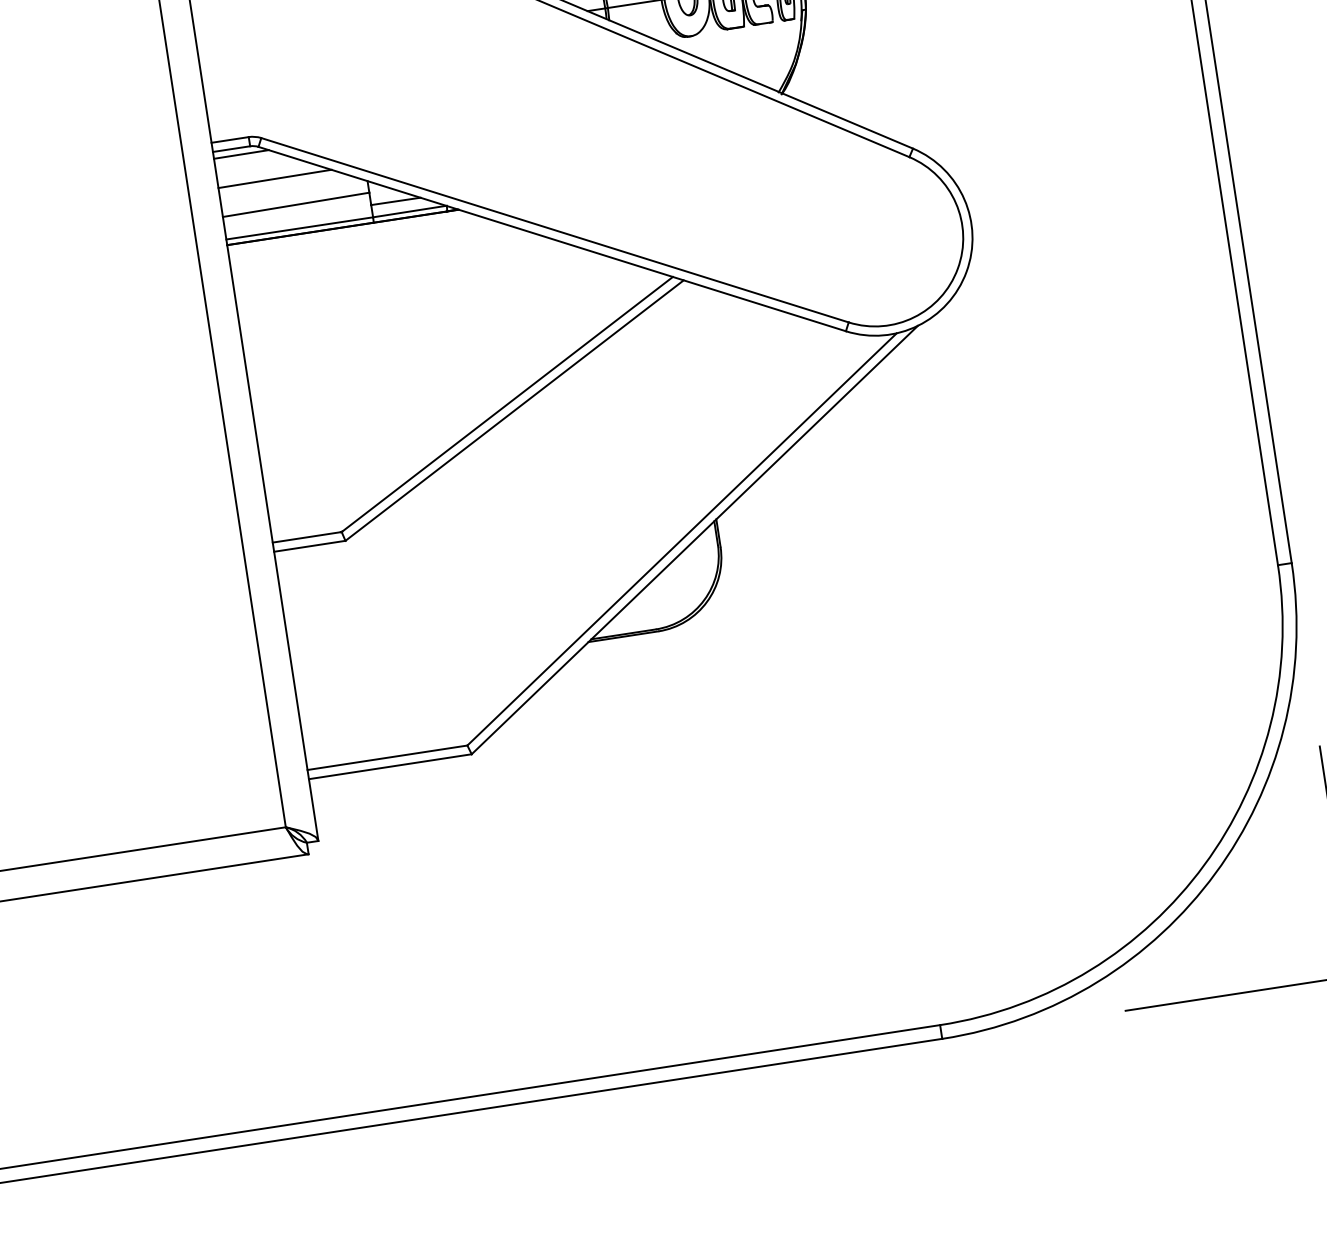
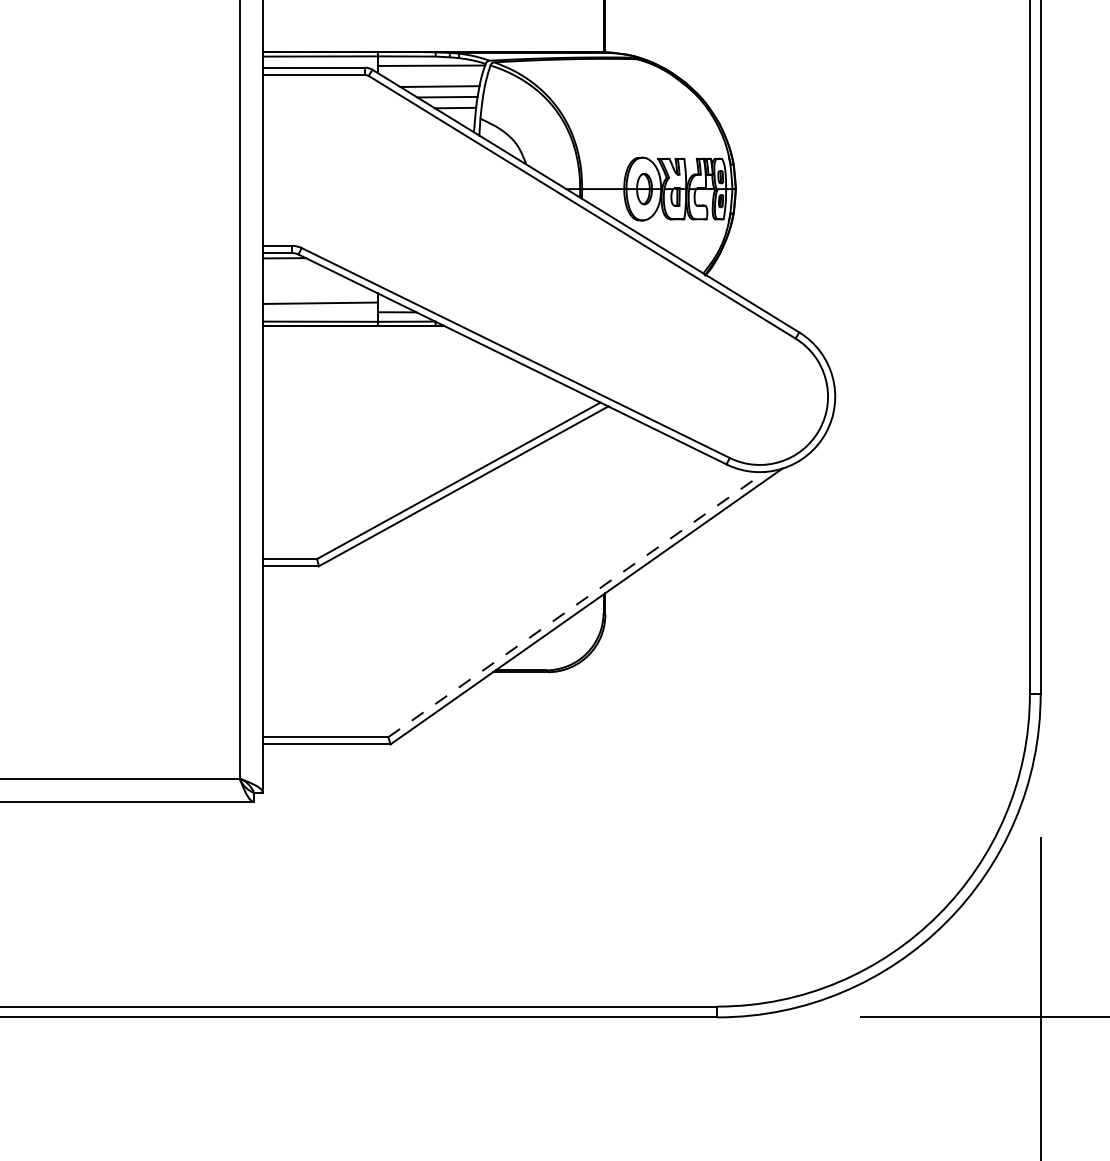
line: (275, 178) -> (307, 280), removed
line: (682, 539) -> (577, 604), solid -> dashed

